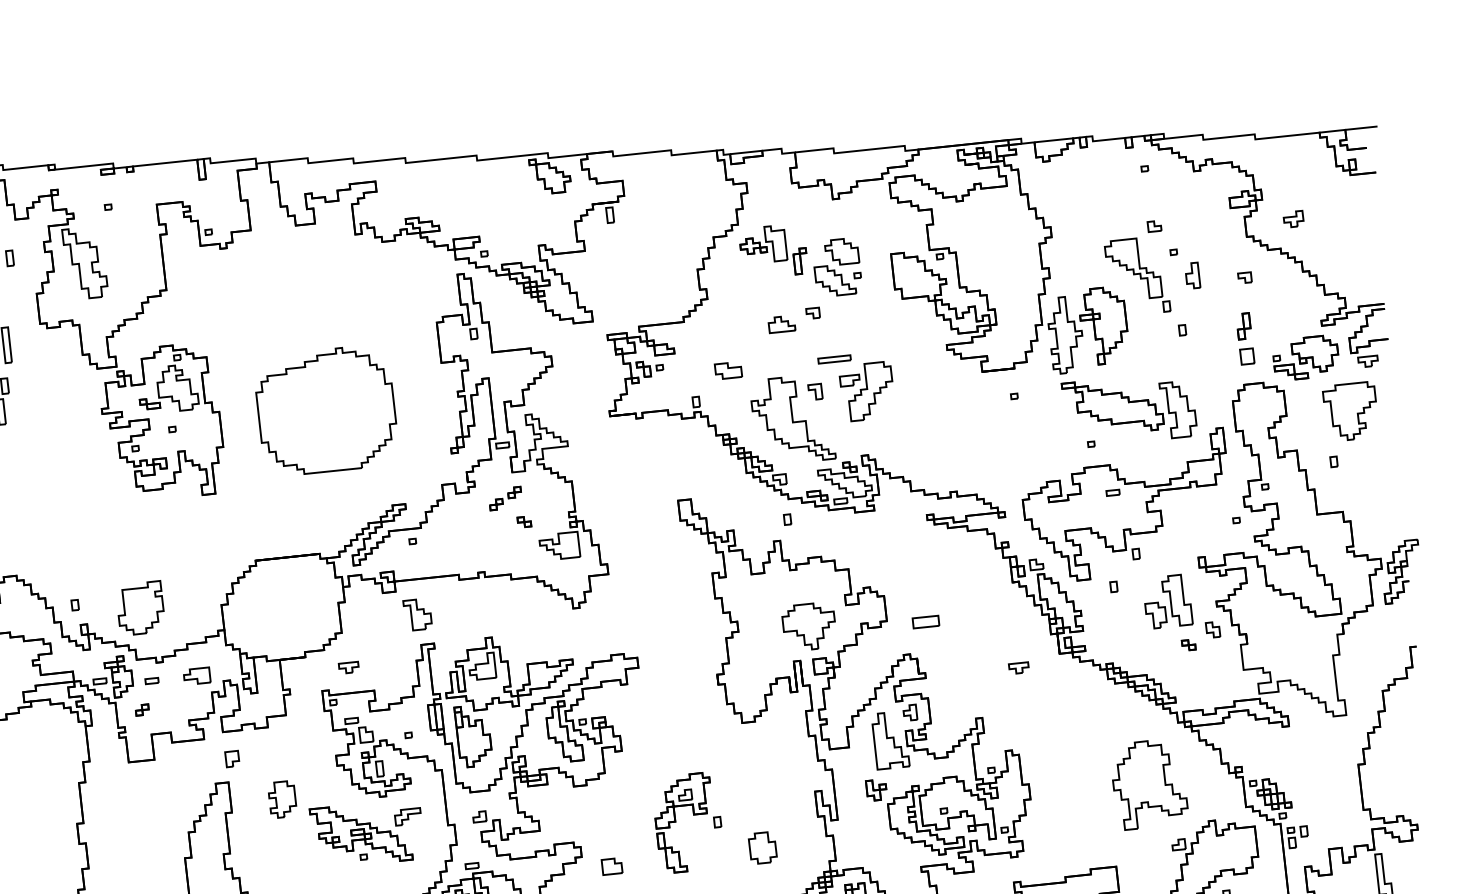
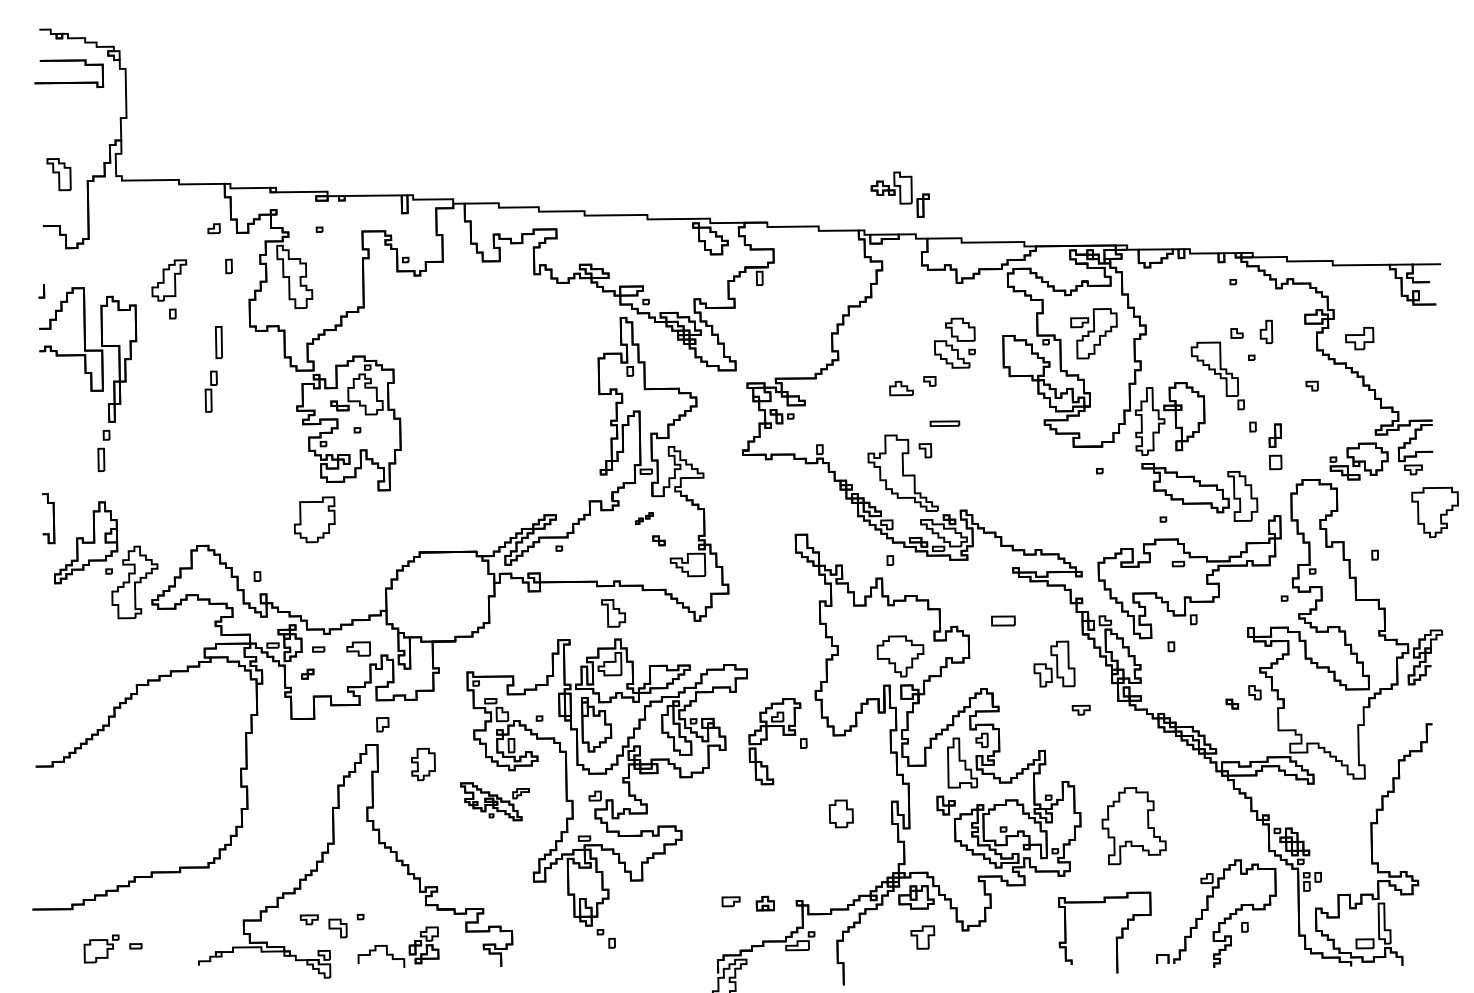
part: (1293, 219) -> (1359, 338), size x1.6
part: (772, 251) -> (899, 194), moved
part: (1192, 275) -> (1266, 331), moved
part: (1245, 338) -> (1275, 446), moved
part: (728, 370) -> (850, 424), removed
part: (866, 391) -> (1093, 333), moved
part: (326, 410) -> (494, 426), removed
part: (1350, 411) -> (1434, 512), moved
part: (505, 498) -> (644, 518), size x0.6
part: (1167, 600) -> (1054, 663), moved
part: (140, 608) -> (314, 519), moved
part: (417, 614) -> (613, 613), moved
part: (926, 621) -> (1003, 620), moved
part: (348, 666) -> (492, 653), removed
part: (1148, 784) -> (1133, 826), moved
part: (692, 815) -> (782, 735), moved
part: (366, 833) -> (494, 801), size x0.7
part: (761, 847) -> (840, 813), moved
part: (611, 866) -> (706, 850), removed

